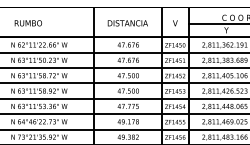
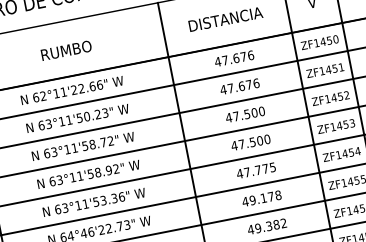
text: (27, 23) -> (64, 51), moved

